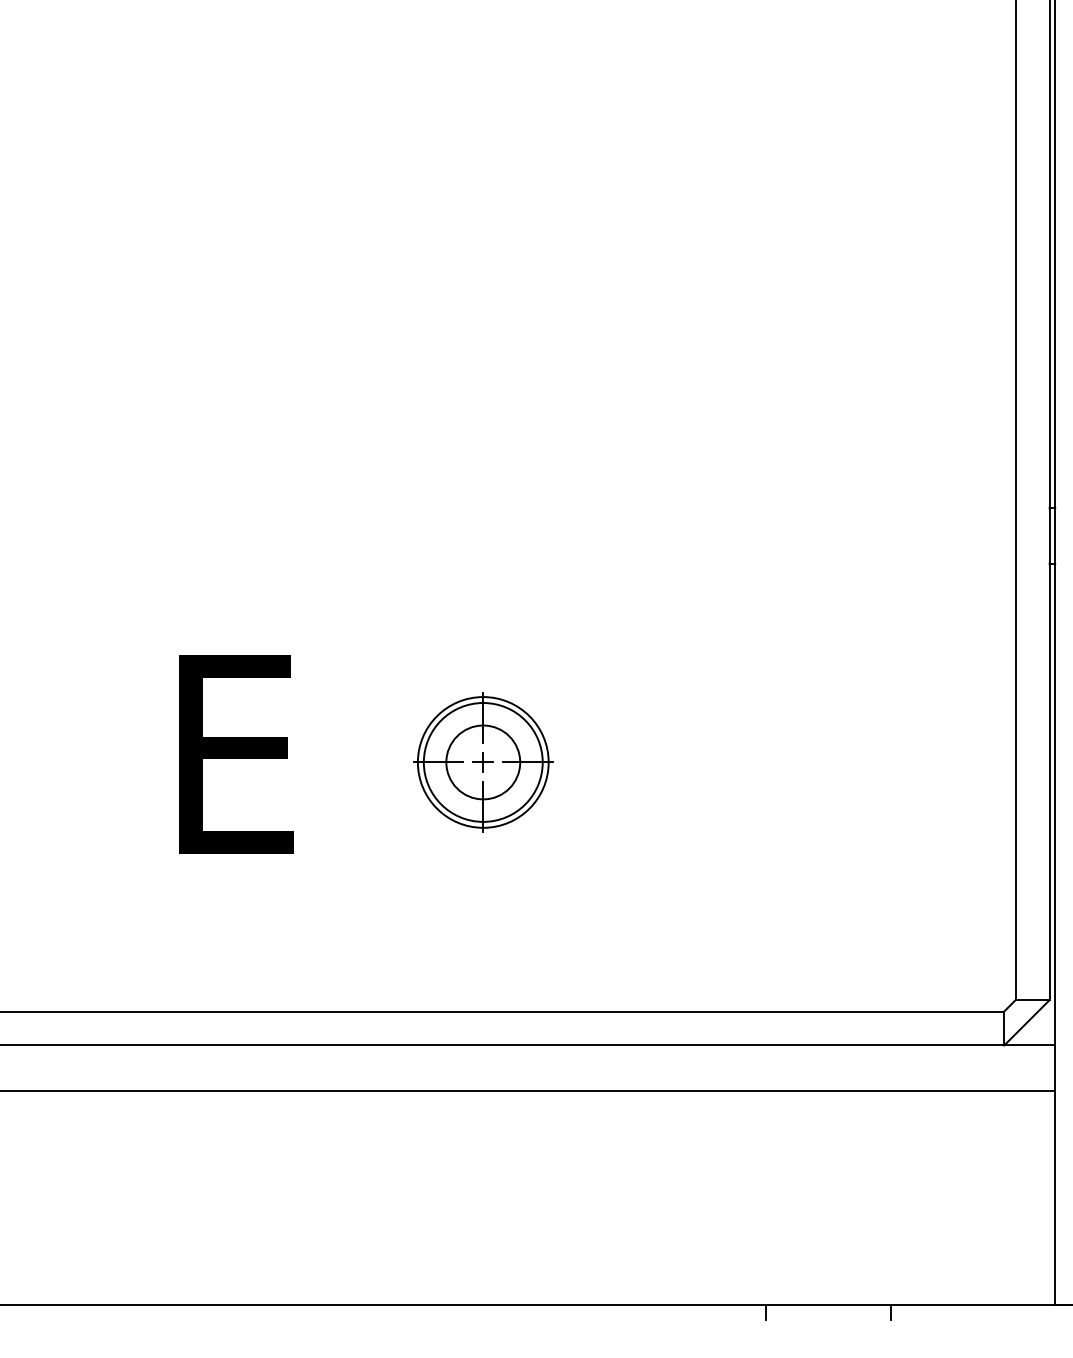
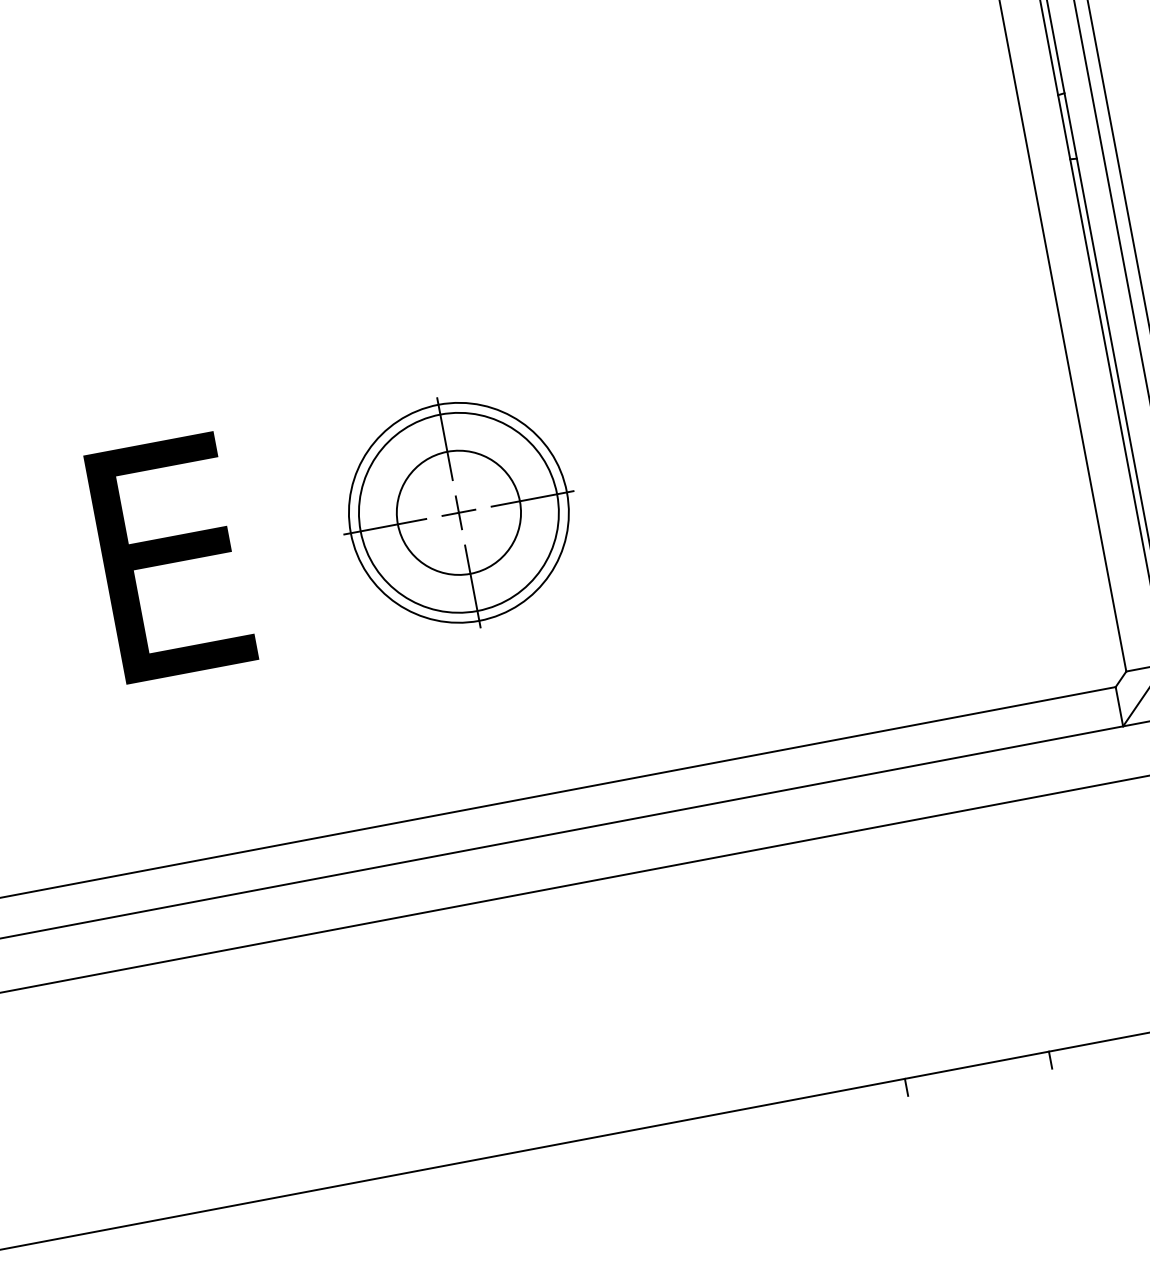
part: (482, 762) -> (457, 513), size x1.43

